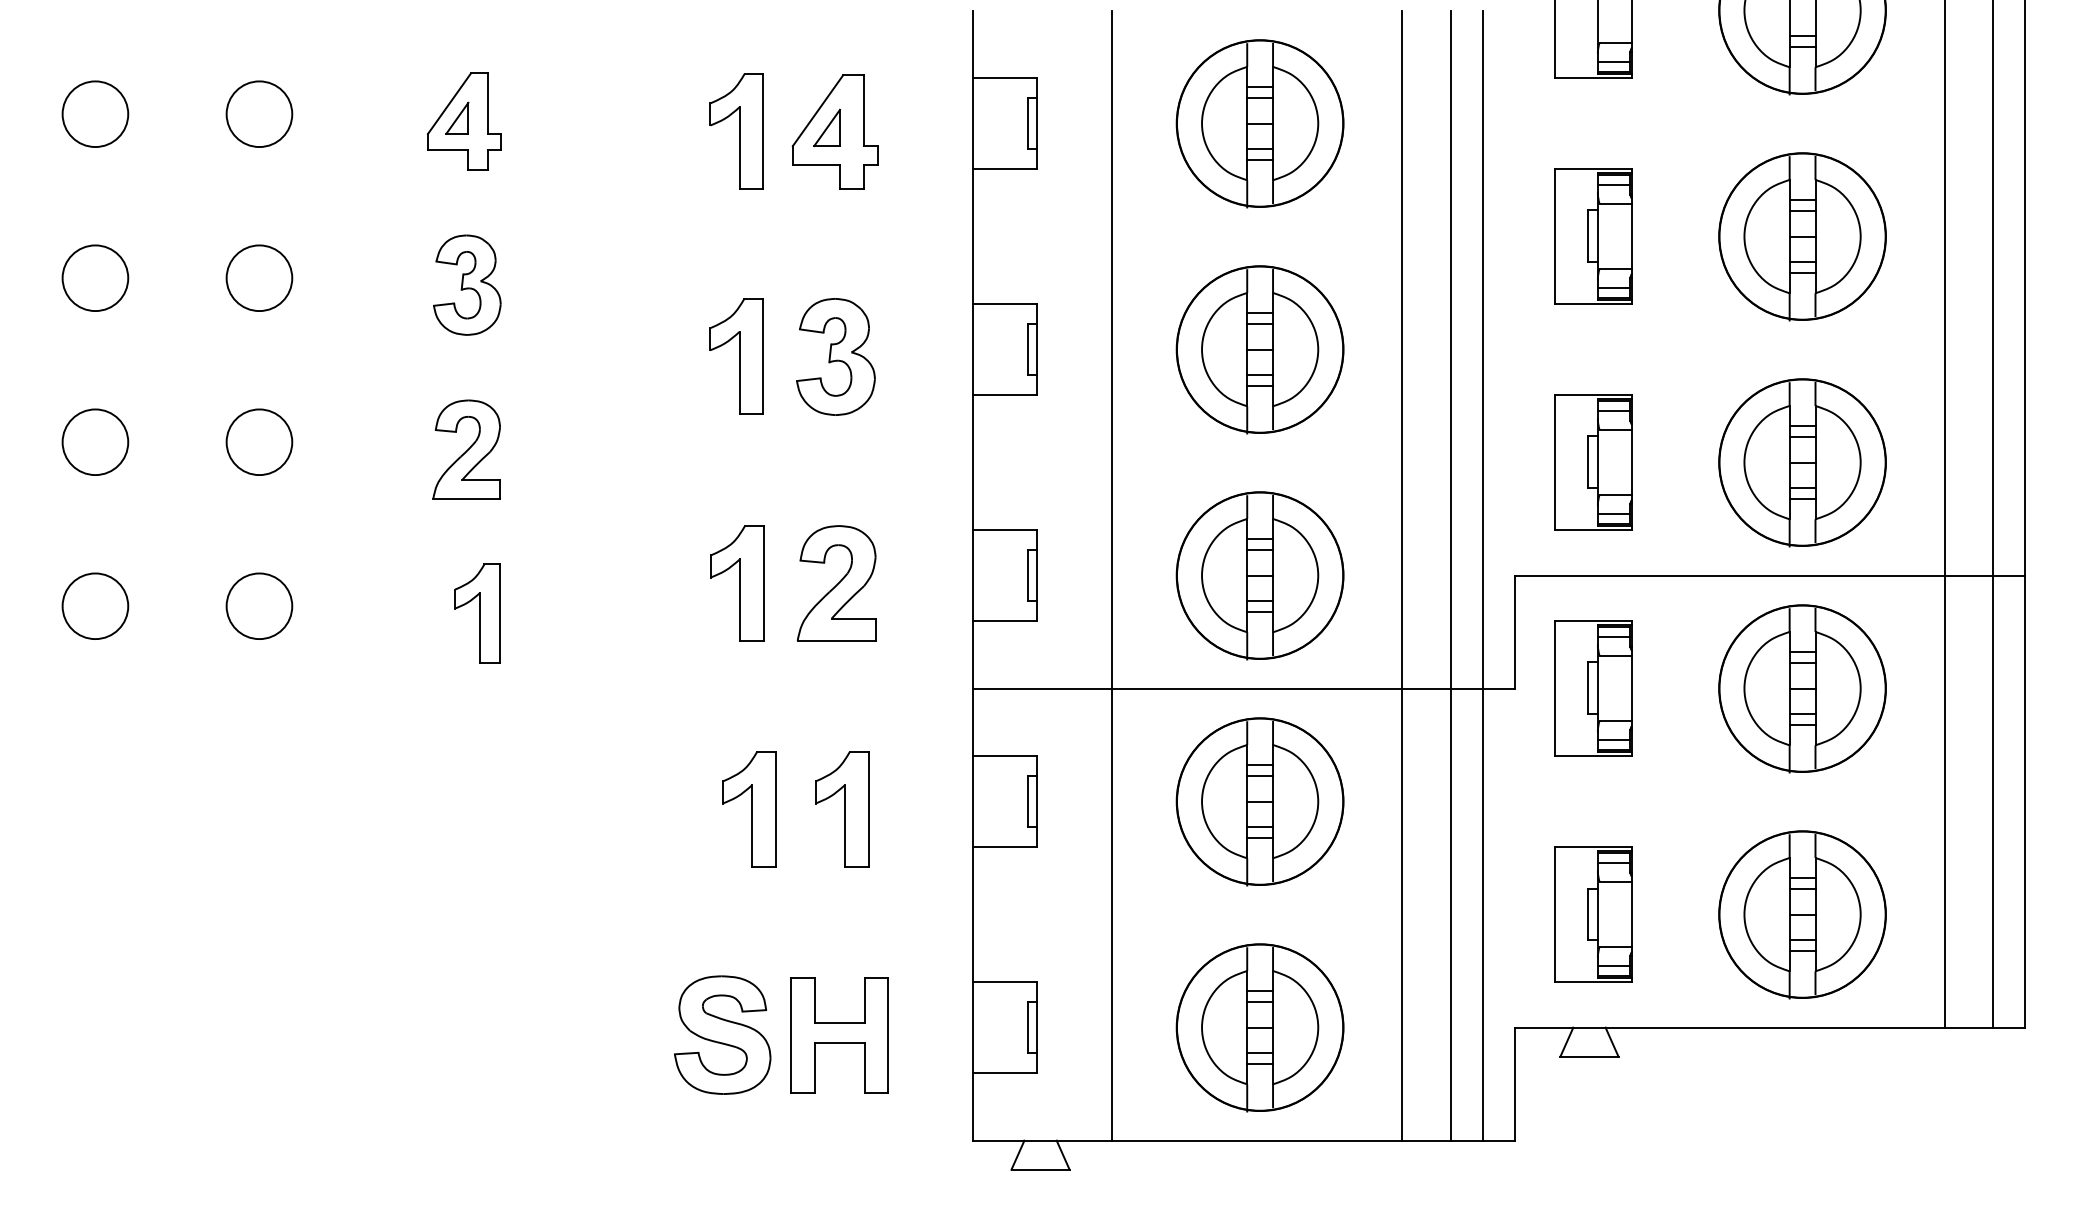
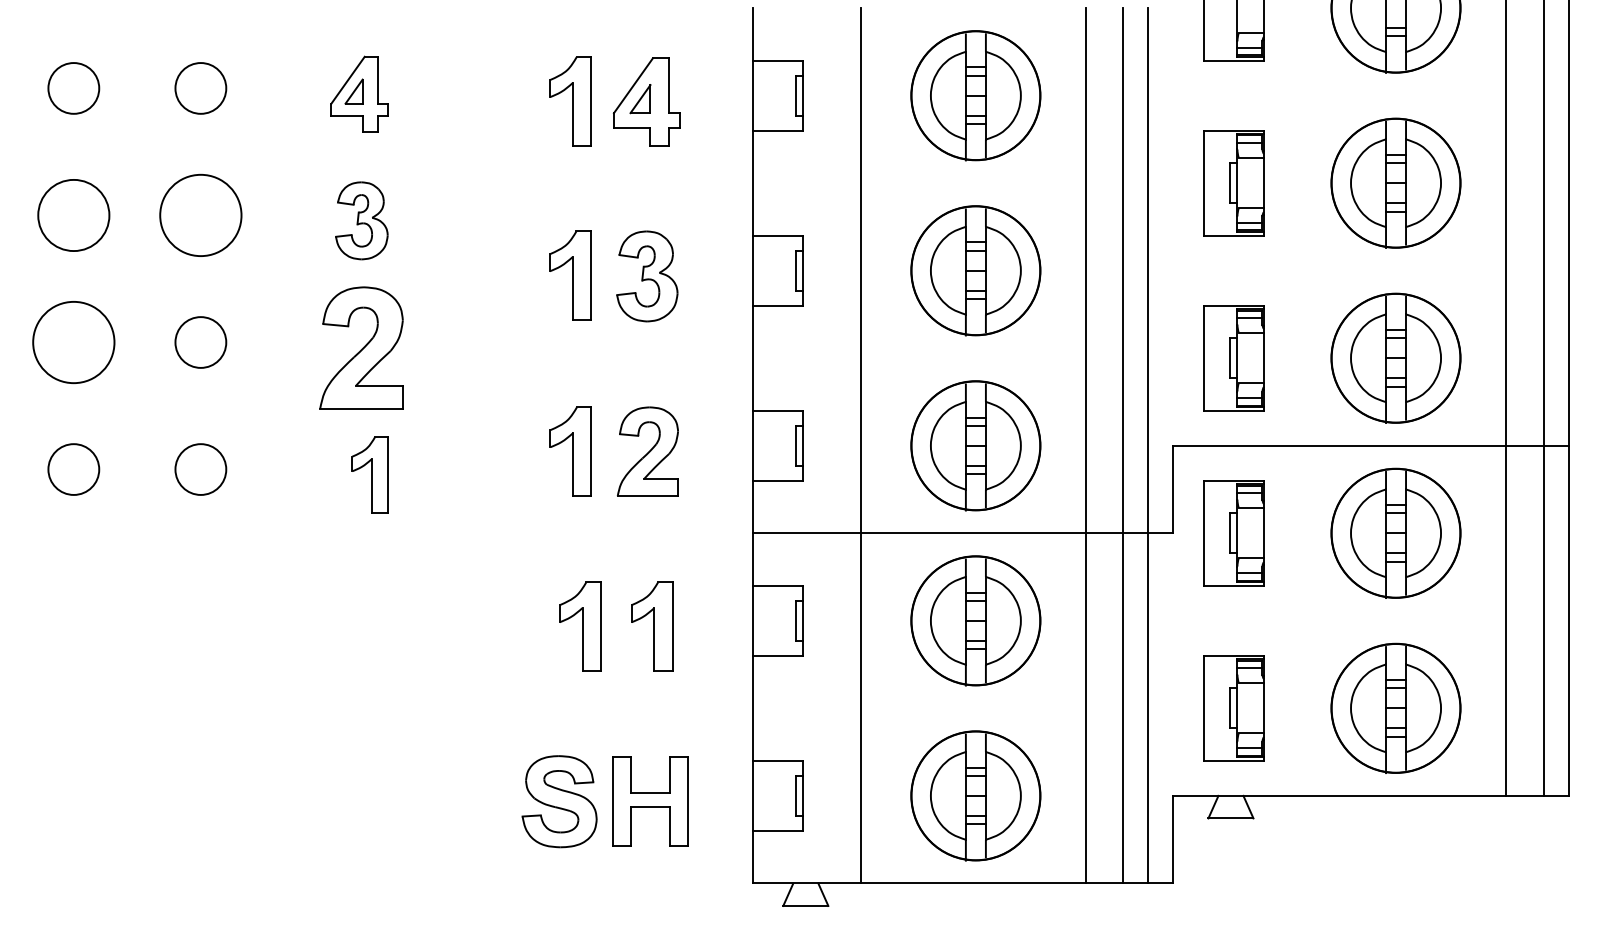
circle: (95, 278) -> (73, 215), size x1.4
circle: (259, 278) -> (200, 215), size x1.6
circle: (95, 442) -> (73, 342), size x1.6
part: (466, 449) -> (361, 348), size x1.6

